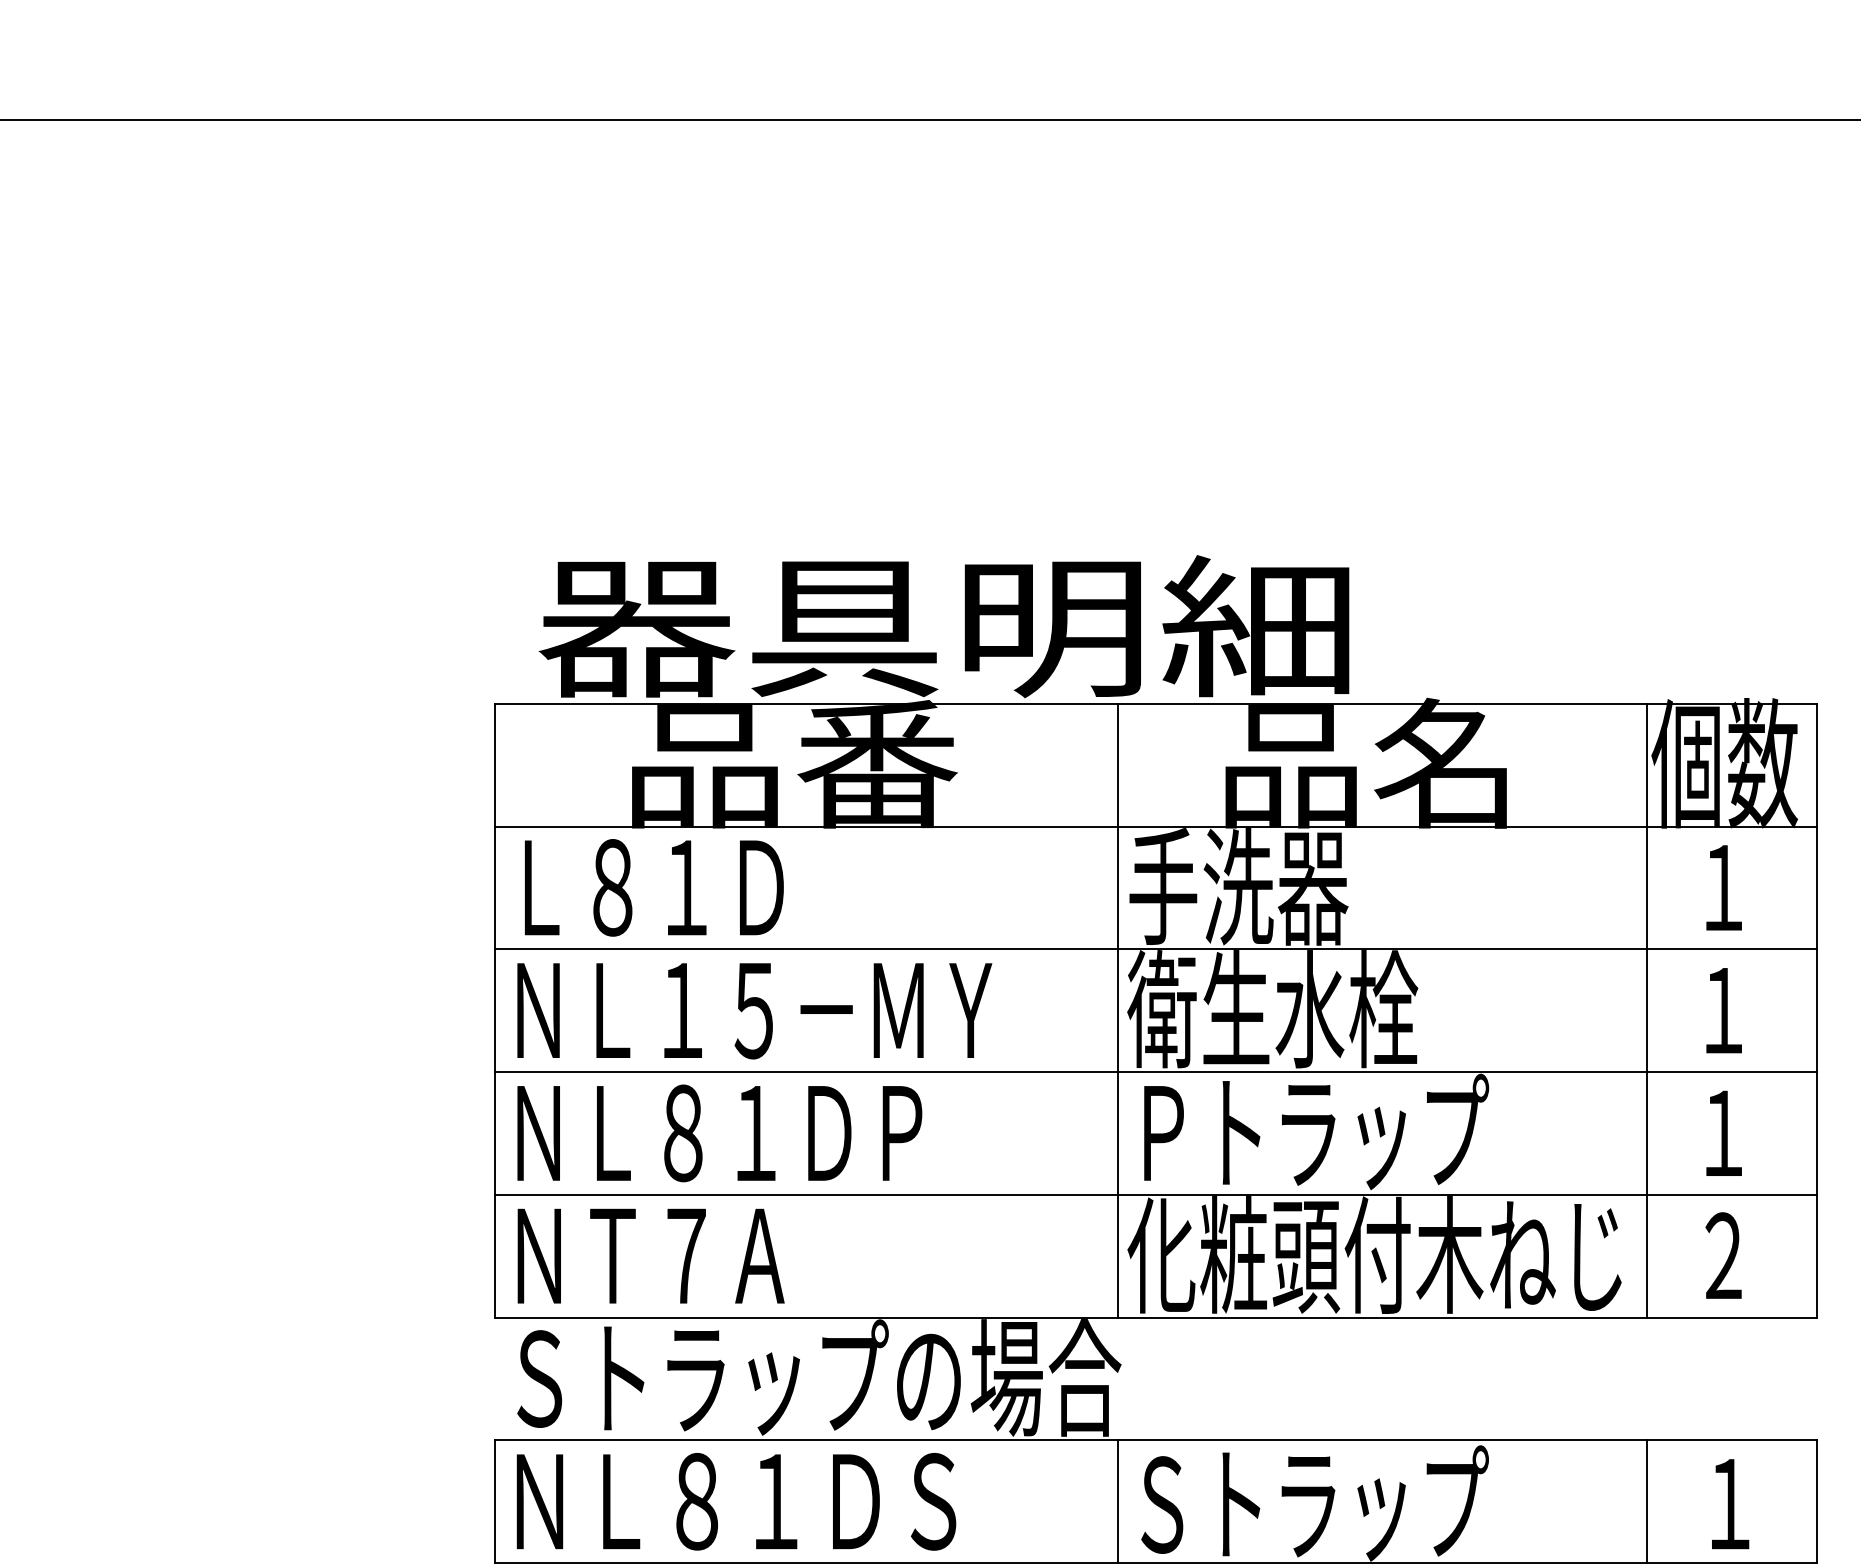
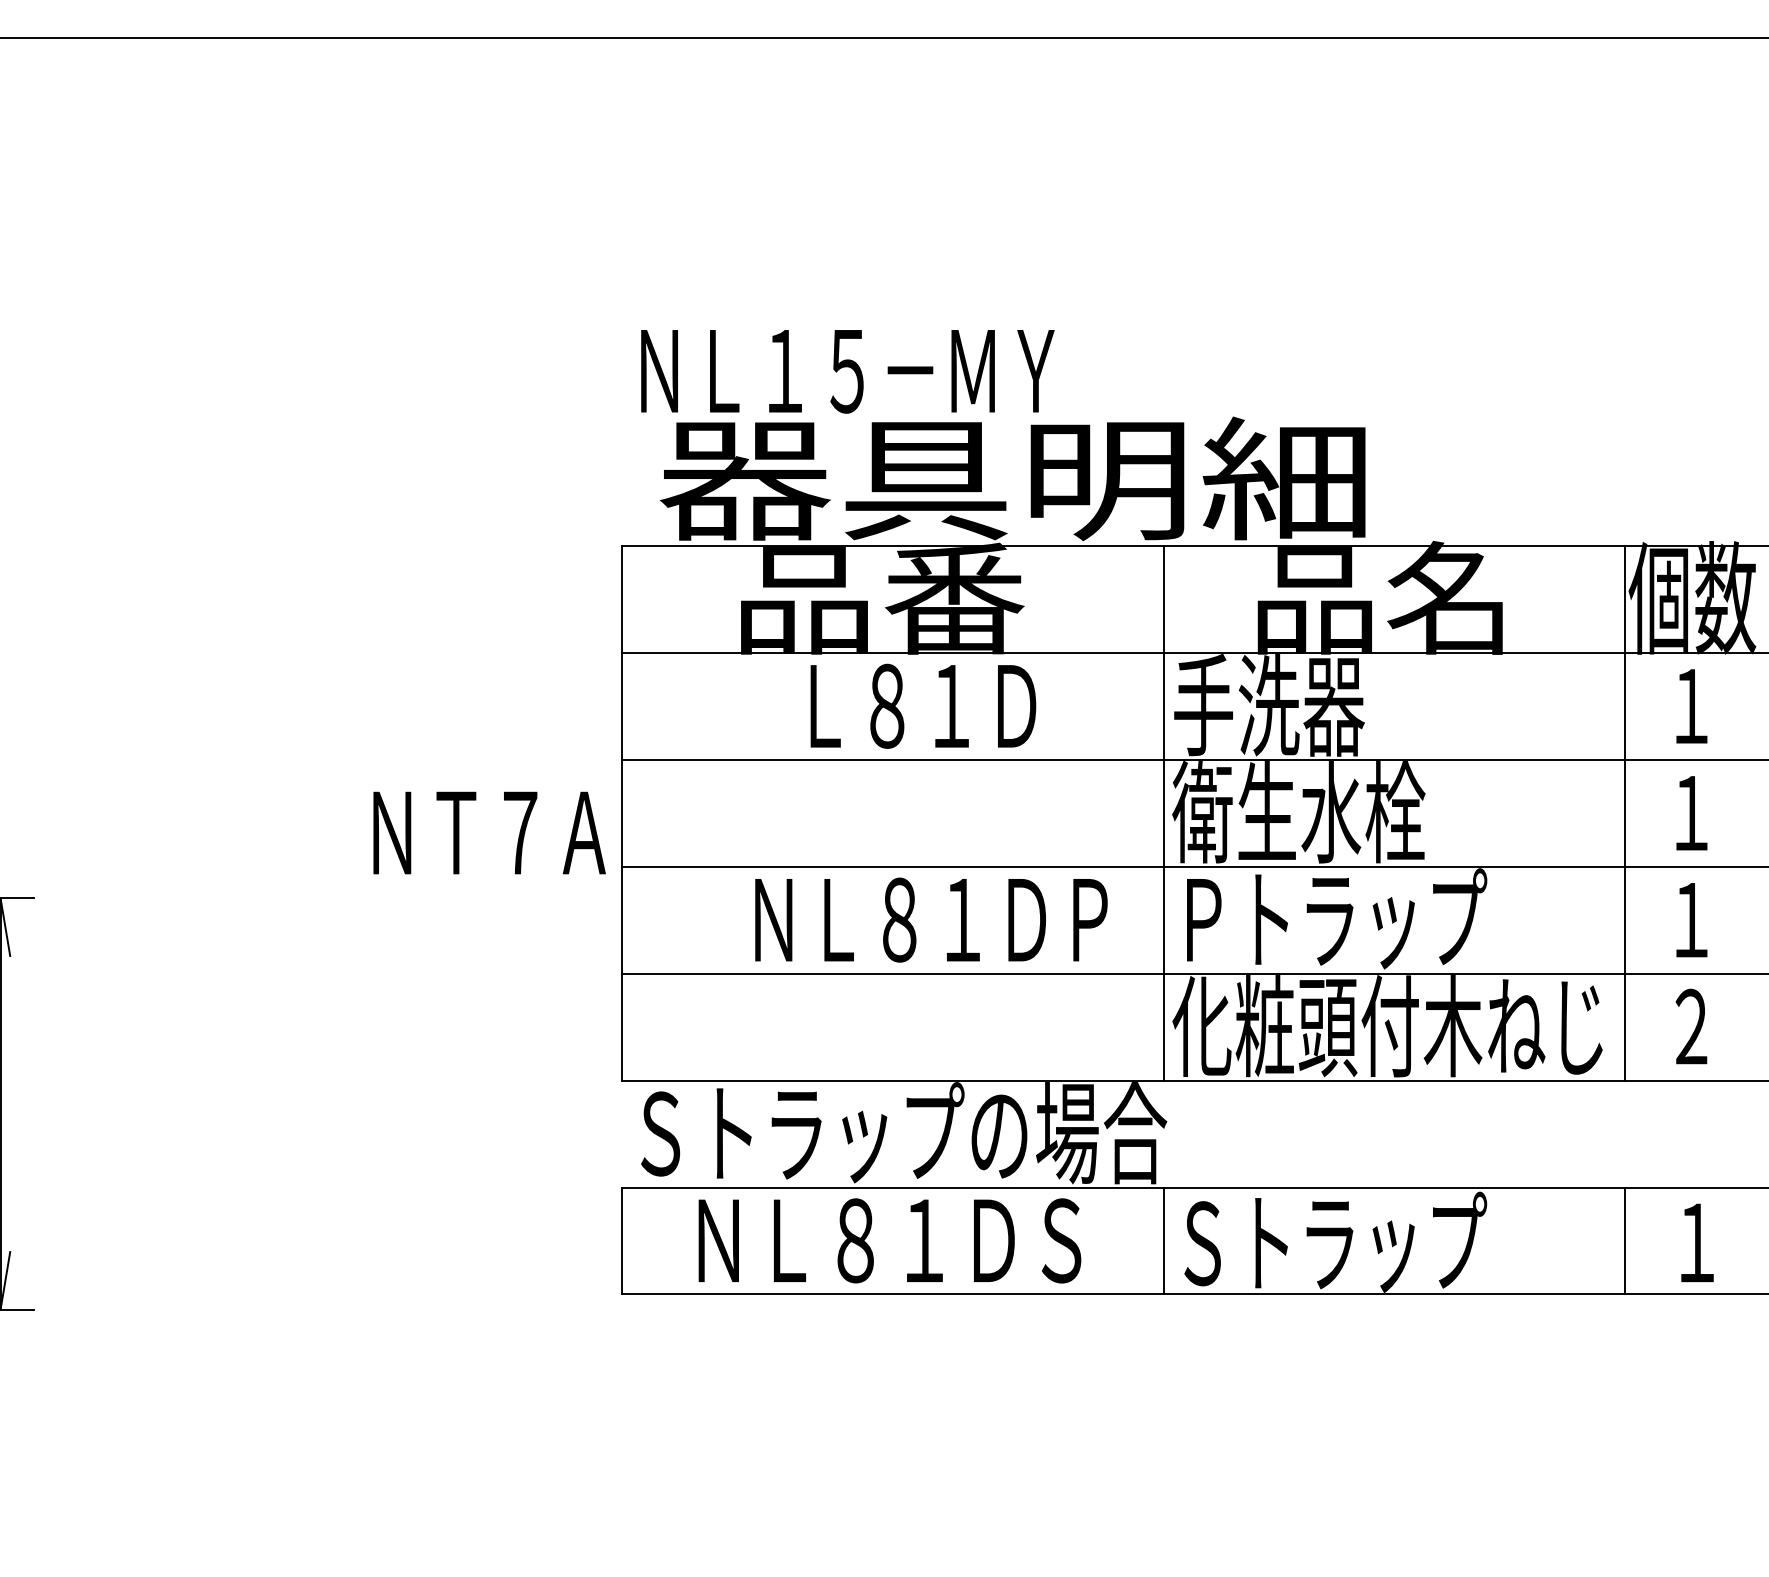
text: (654, 886) -> (923, 705), moved
text: (754, 1010) -> (847, 371), moved
text: (719, 1132) -> (931, 919), moved
text: (650, 1255) -> (489, 832), moved
text: (735, 1501) -> (889, 1240), moved

